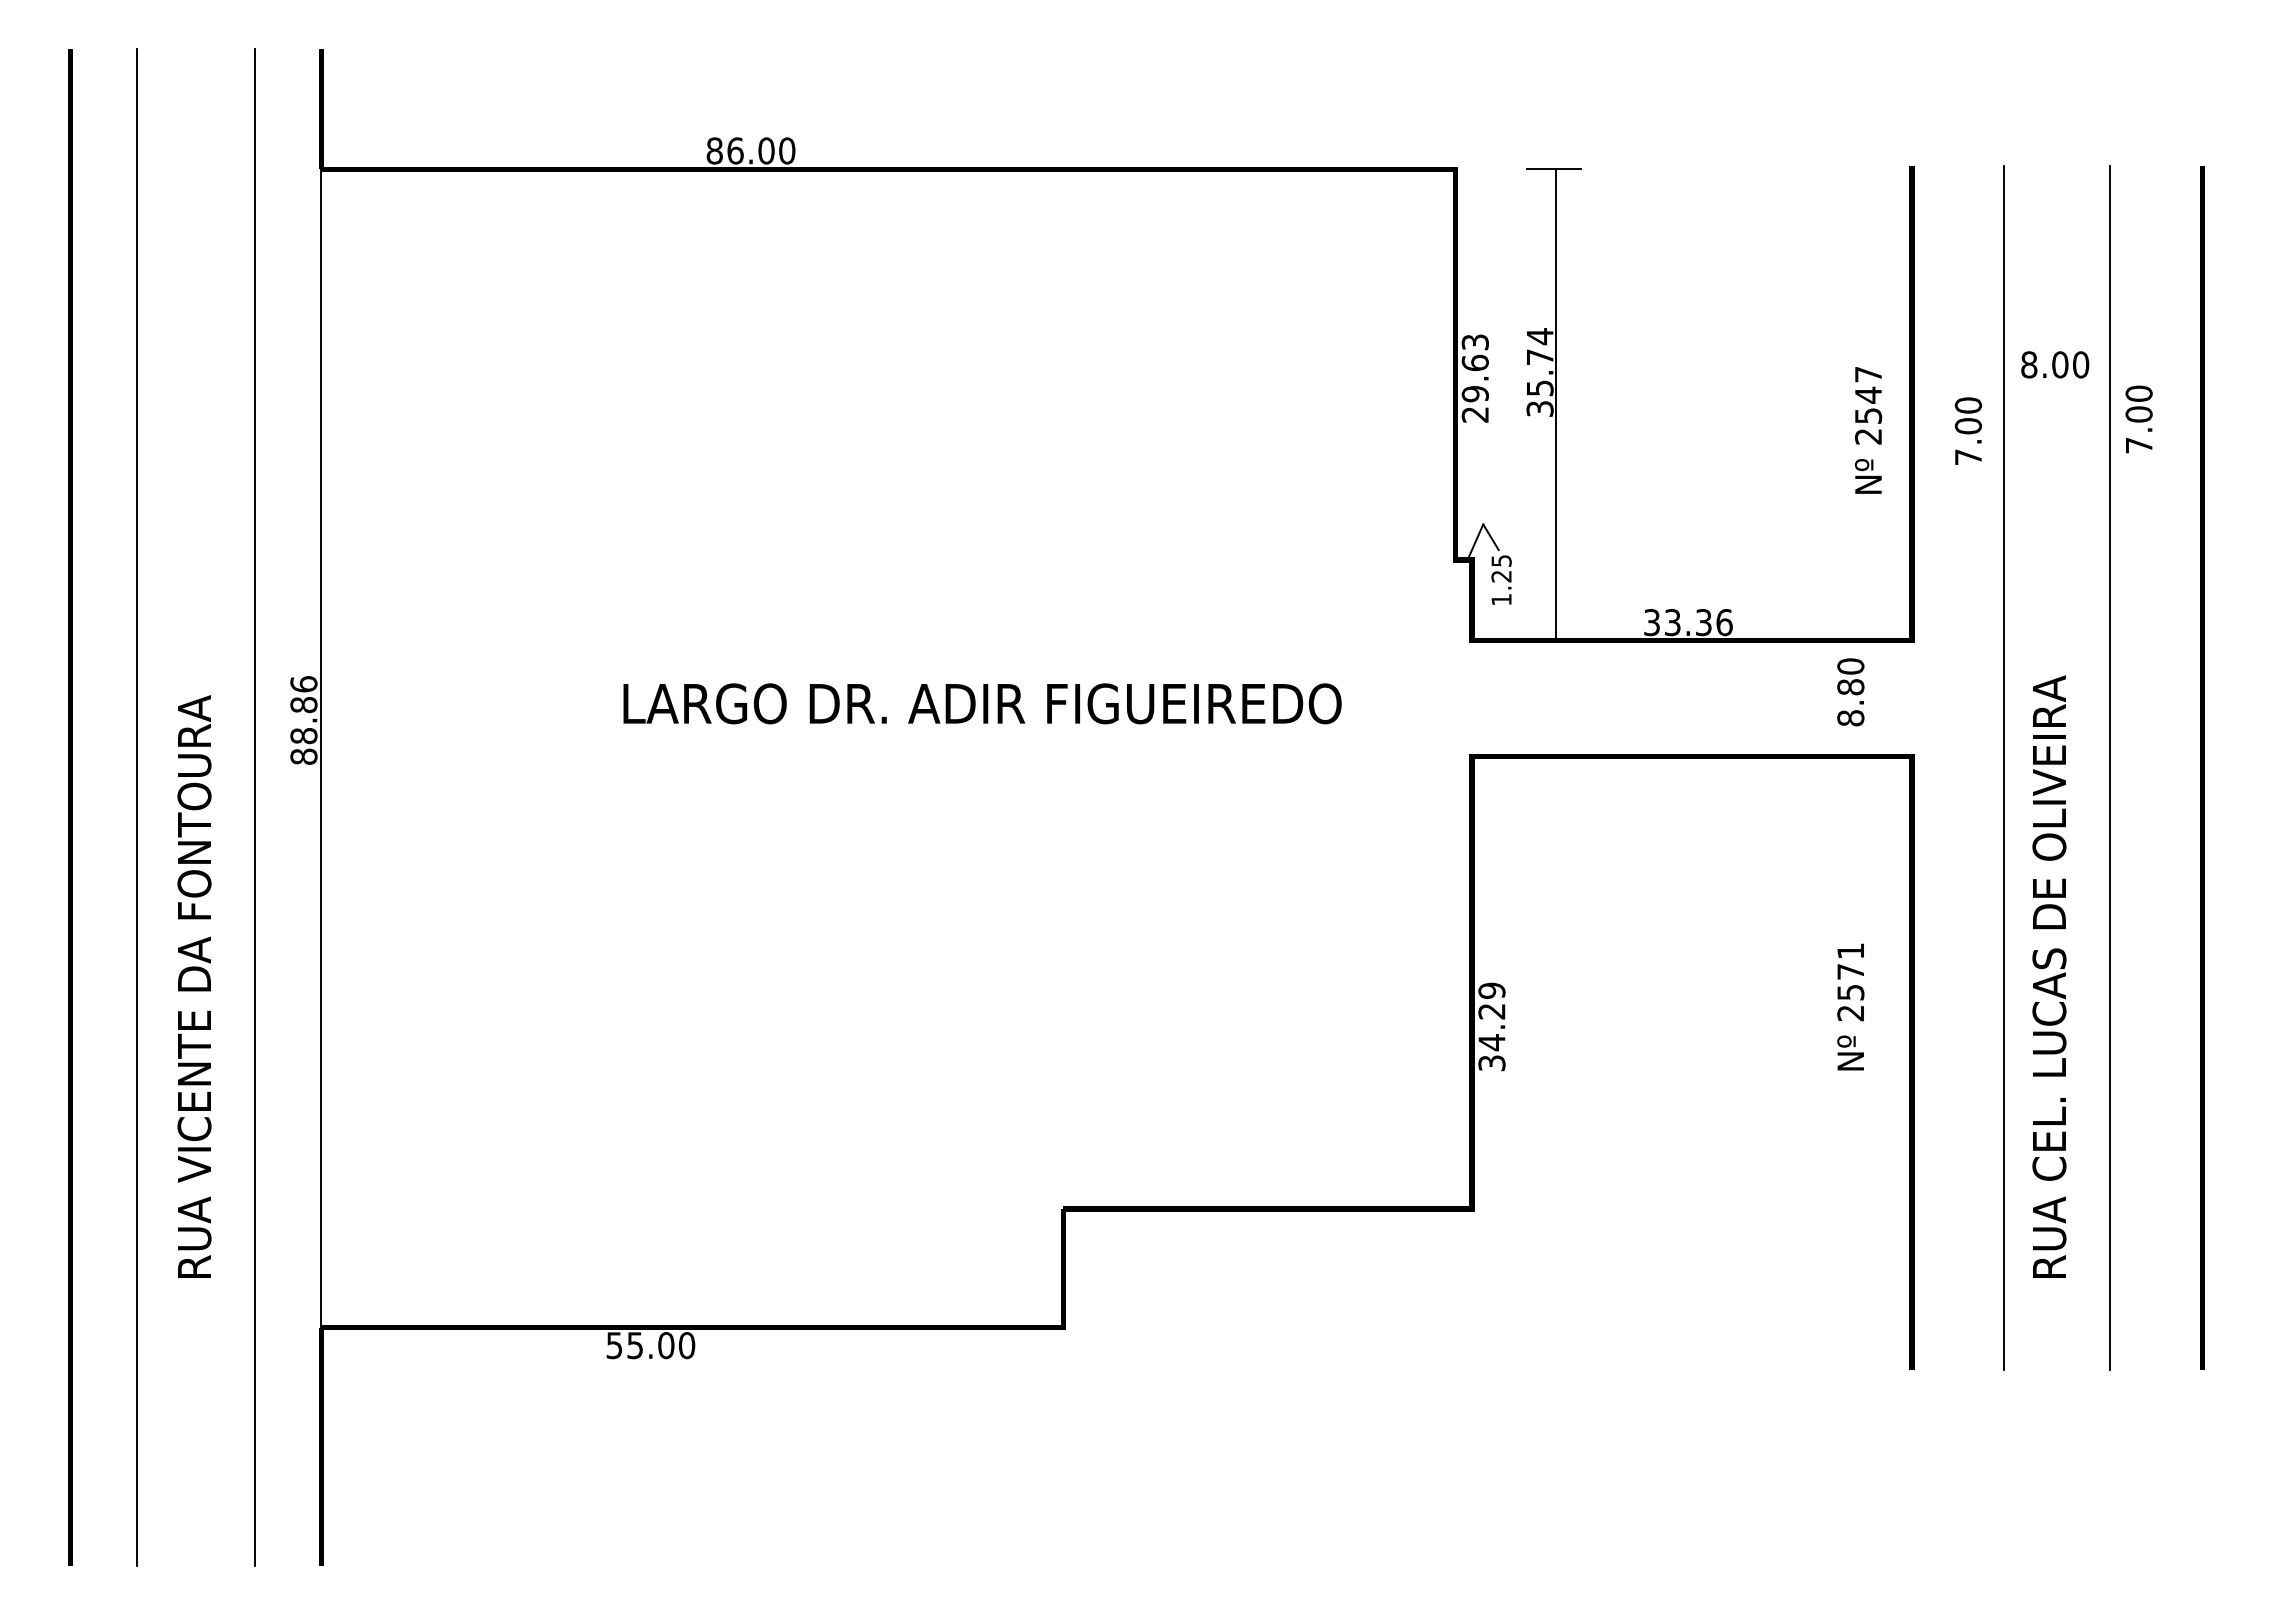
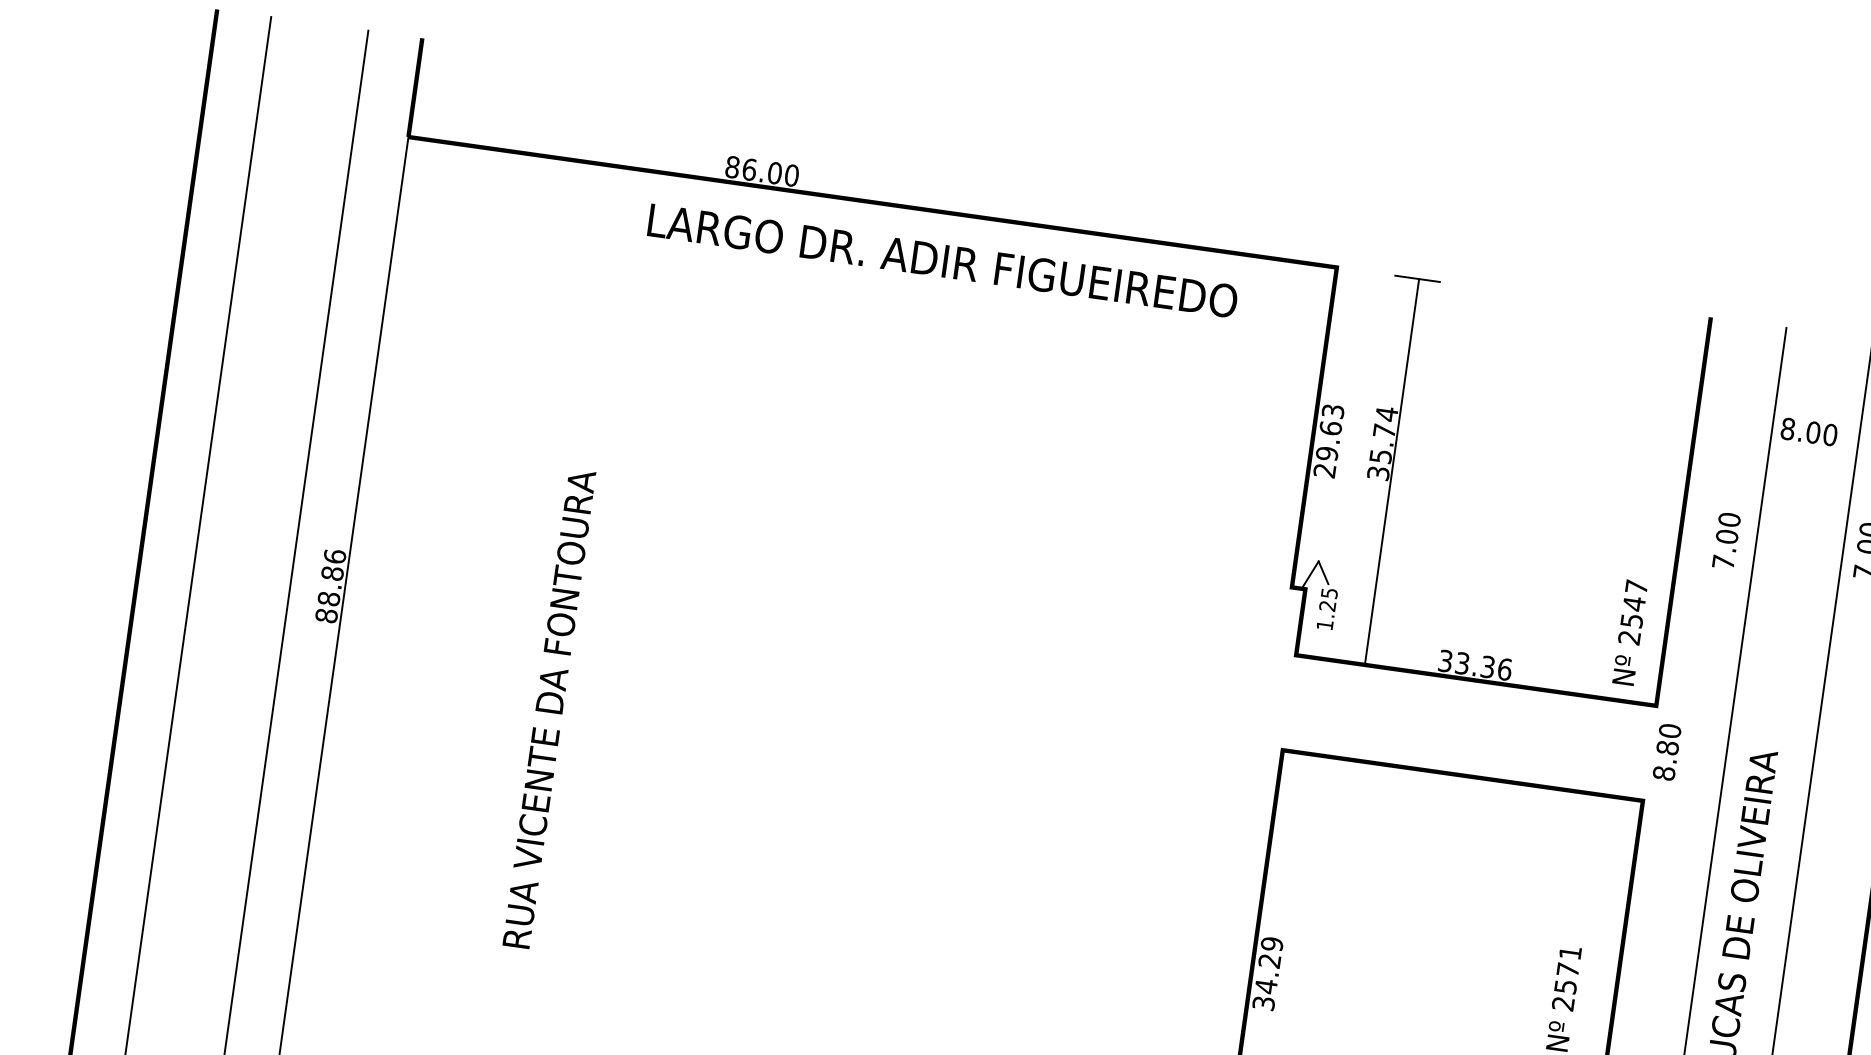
text: (2055, 364) -> (1809, 431), moved
text: (1868, 430) -> (1630, 632), moved
text: (1850, 692) -> (1666, 752), moved
text: (982, 703) -> (942, 260), moved
text: (194, 986) -> (549, 708), moved

